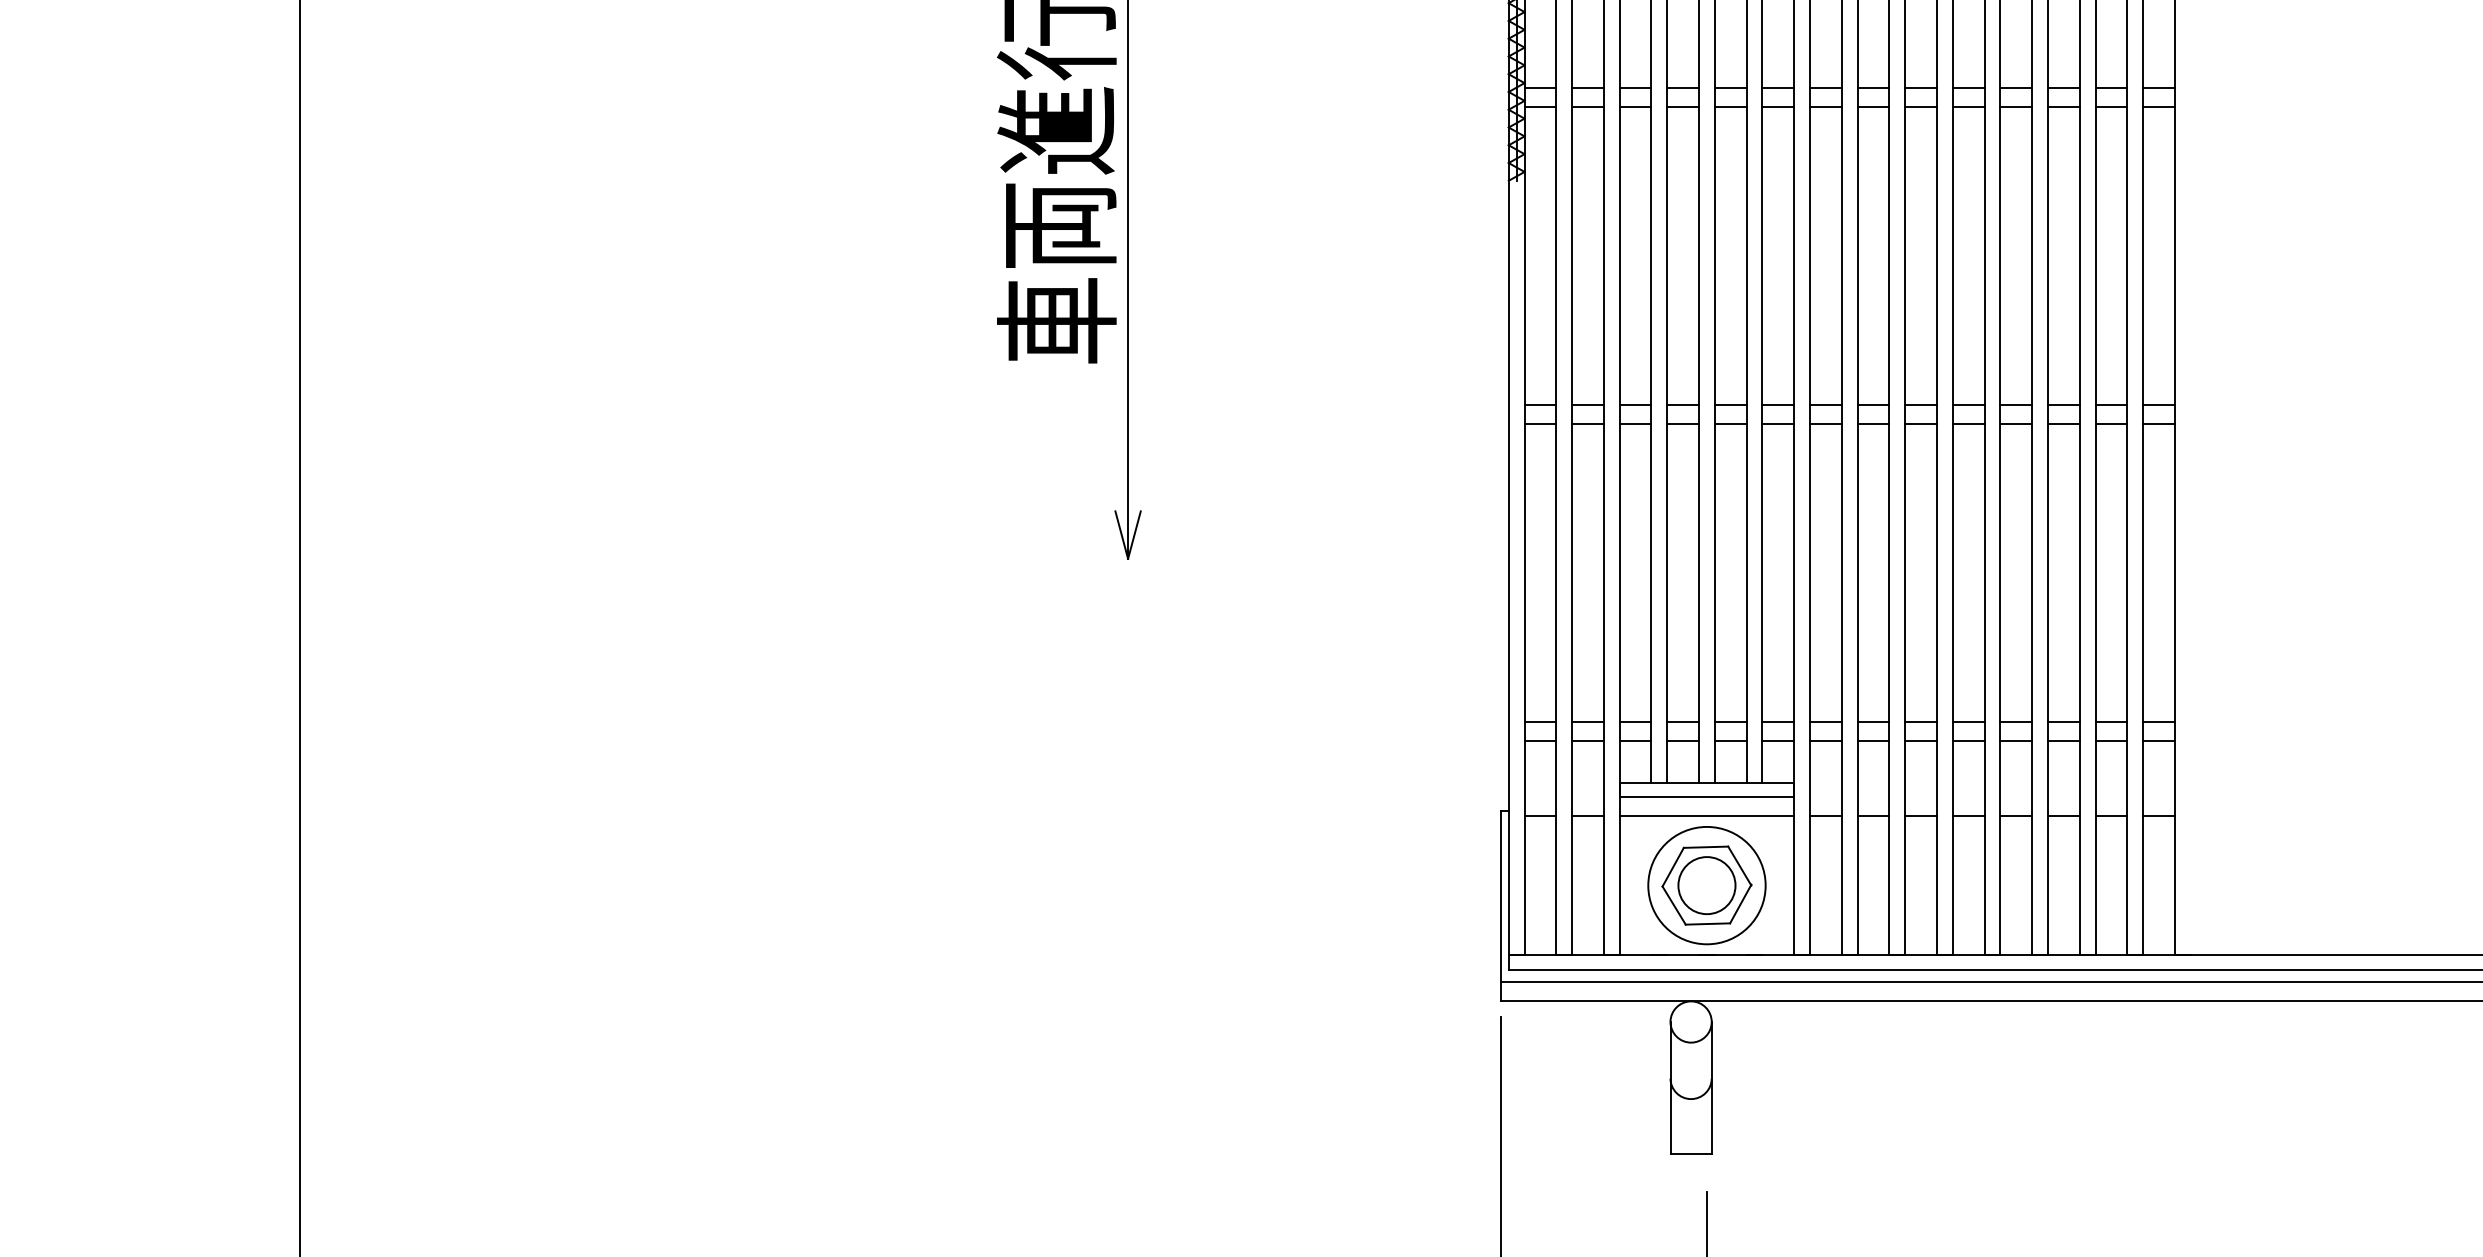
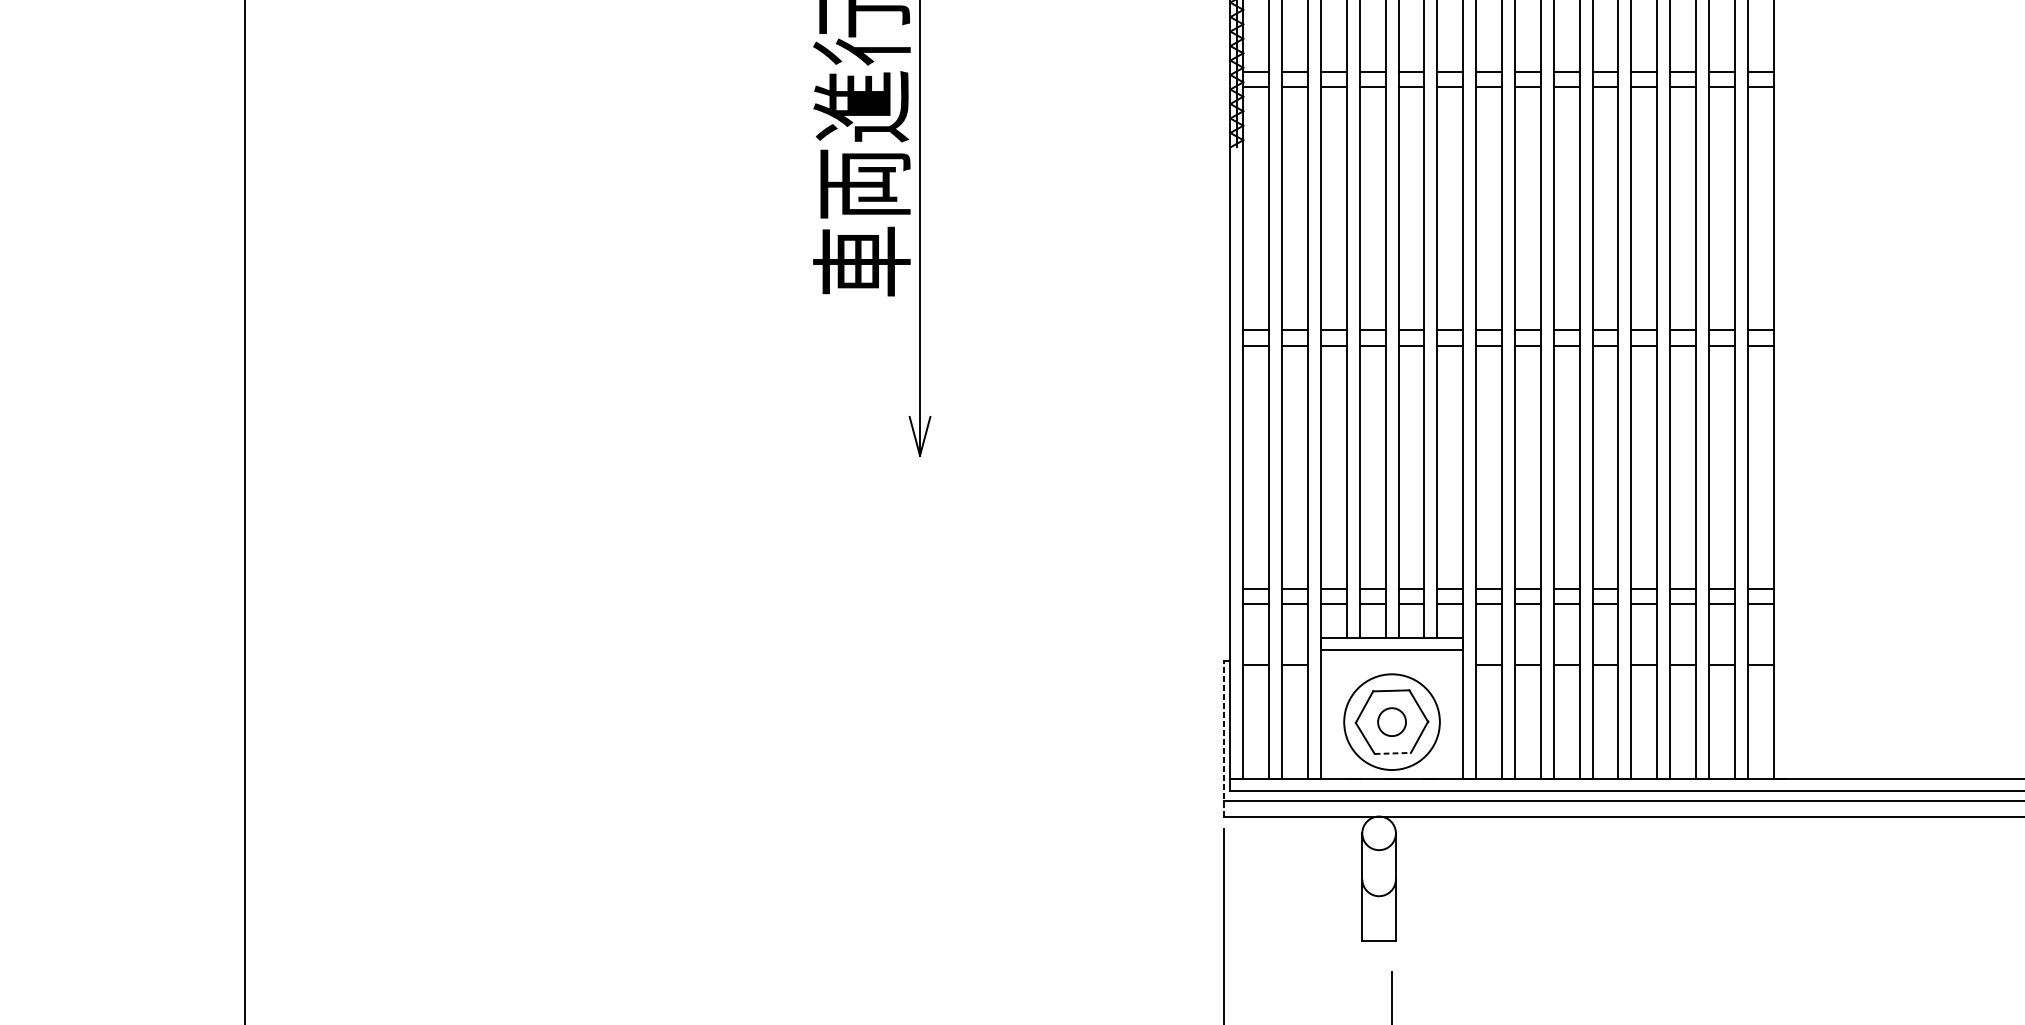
line: (1706, 815) -> (1391, 664), removed
circle: (1706, 885) -> (1391, 722), size x0.6
line: (1500, 905) -> (1223, 738), solid -> dashed
line: (1708, 923) -> (1393, 753), solid -> dashed

